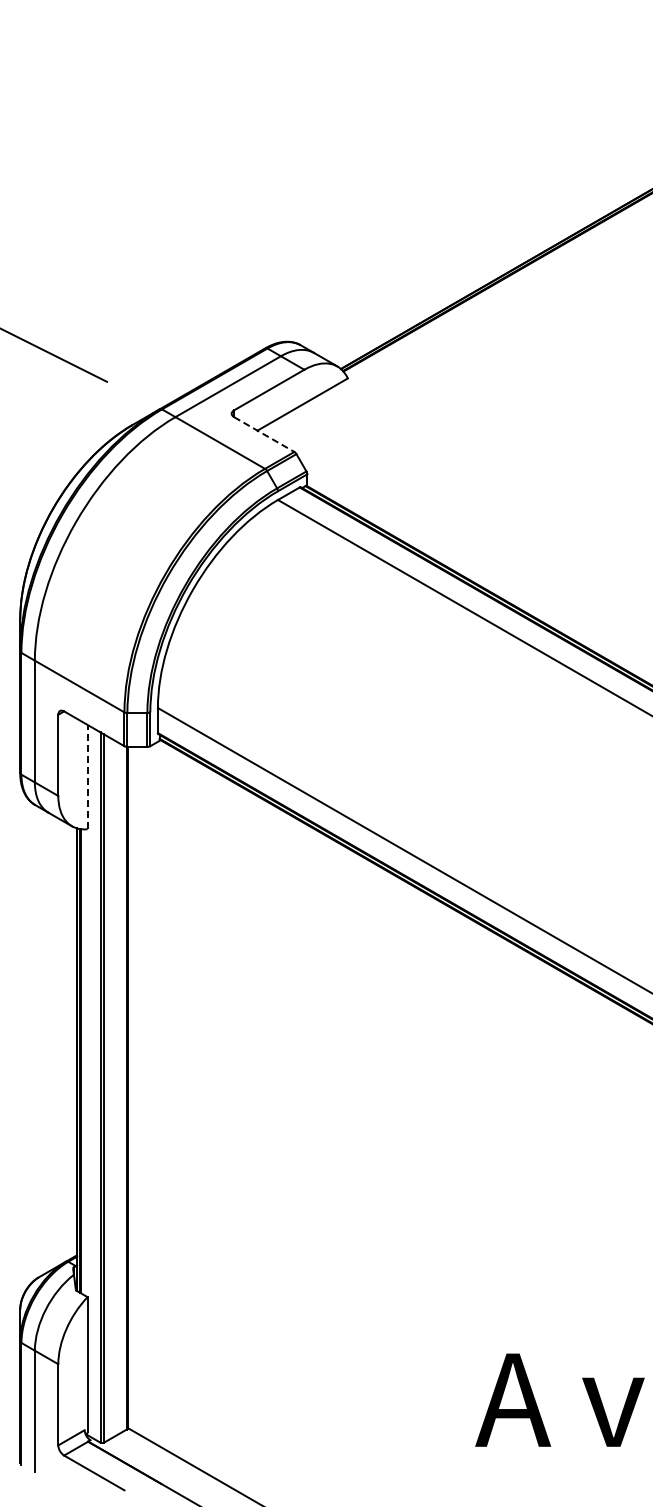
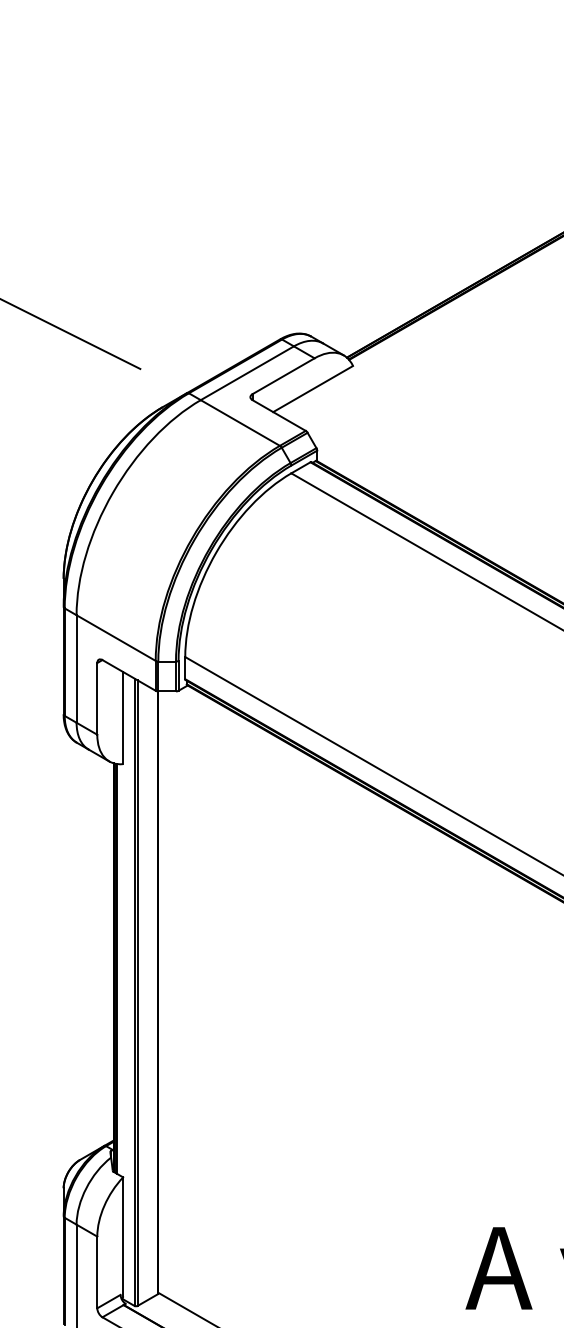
line: (264, 434) -> (279, 415), dashed -> solid
line: (87, 776) -> (123, 717), dashed -> solid

